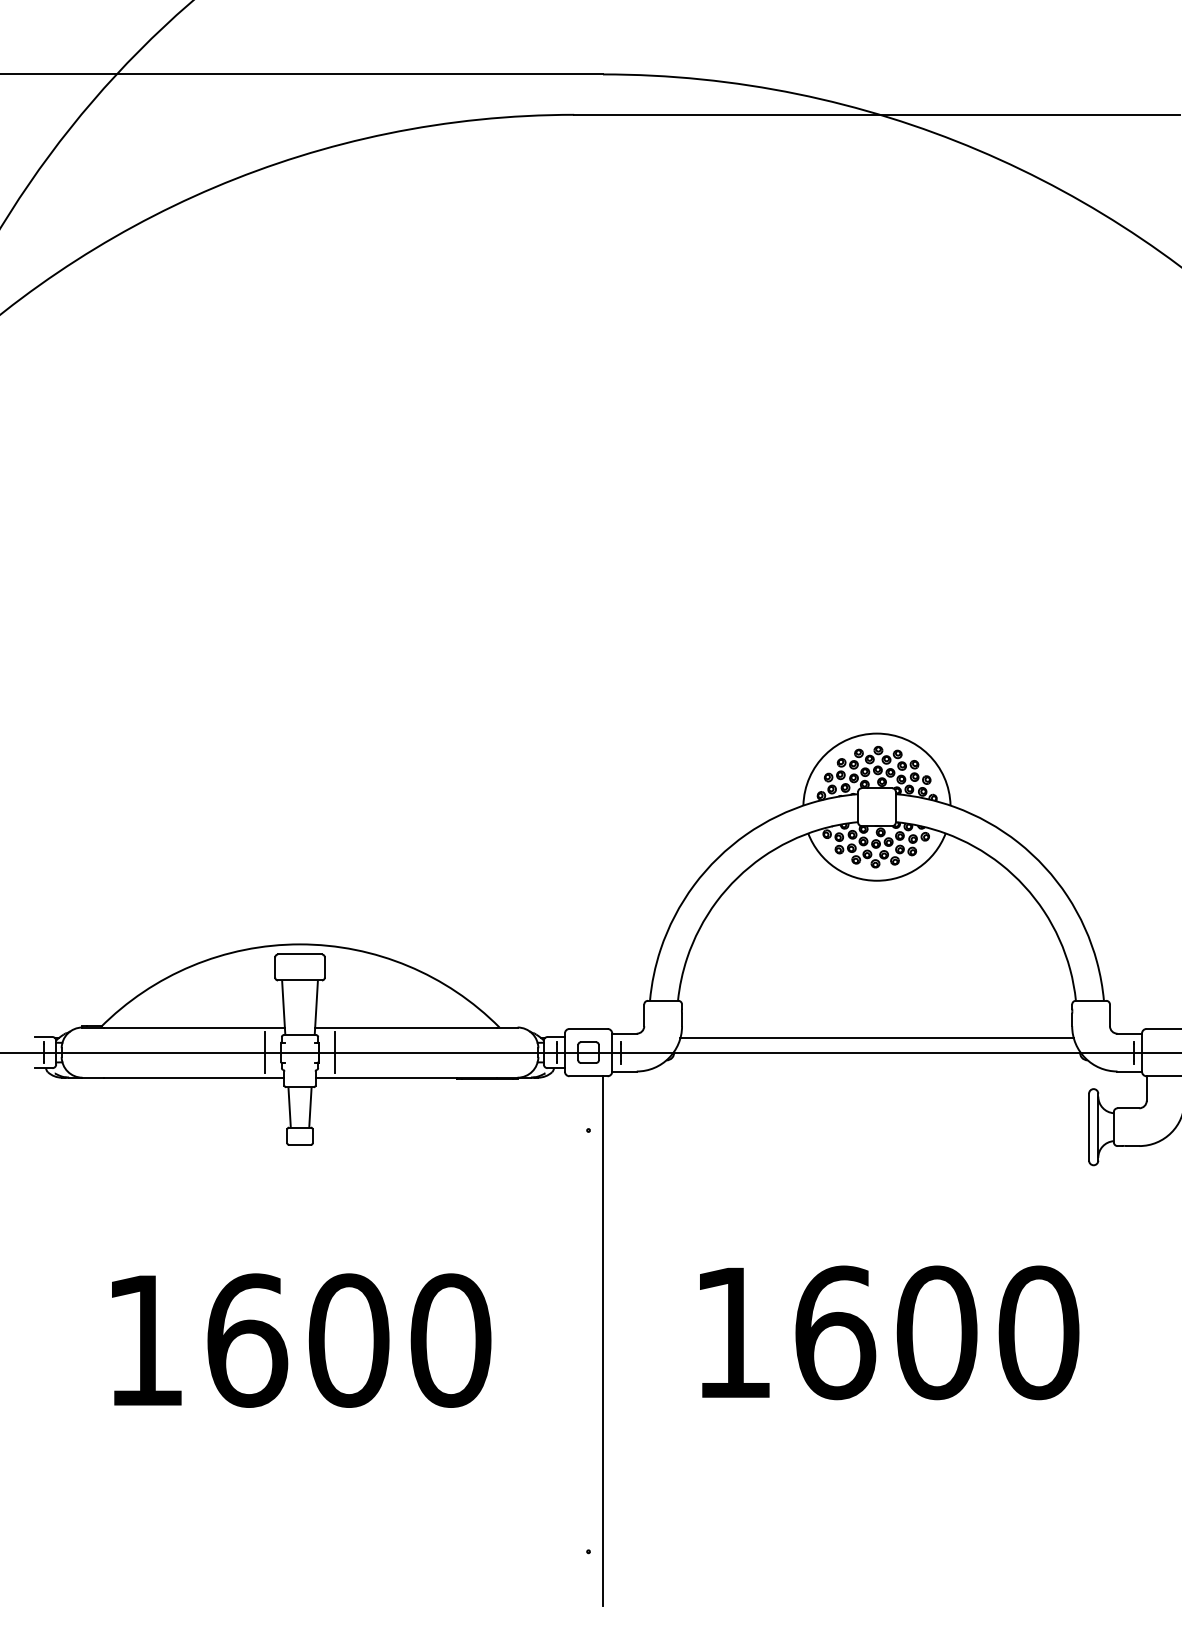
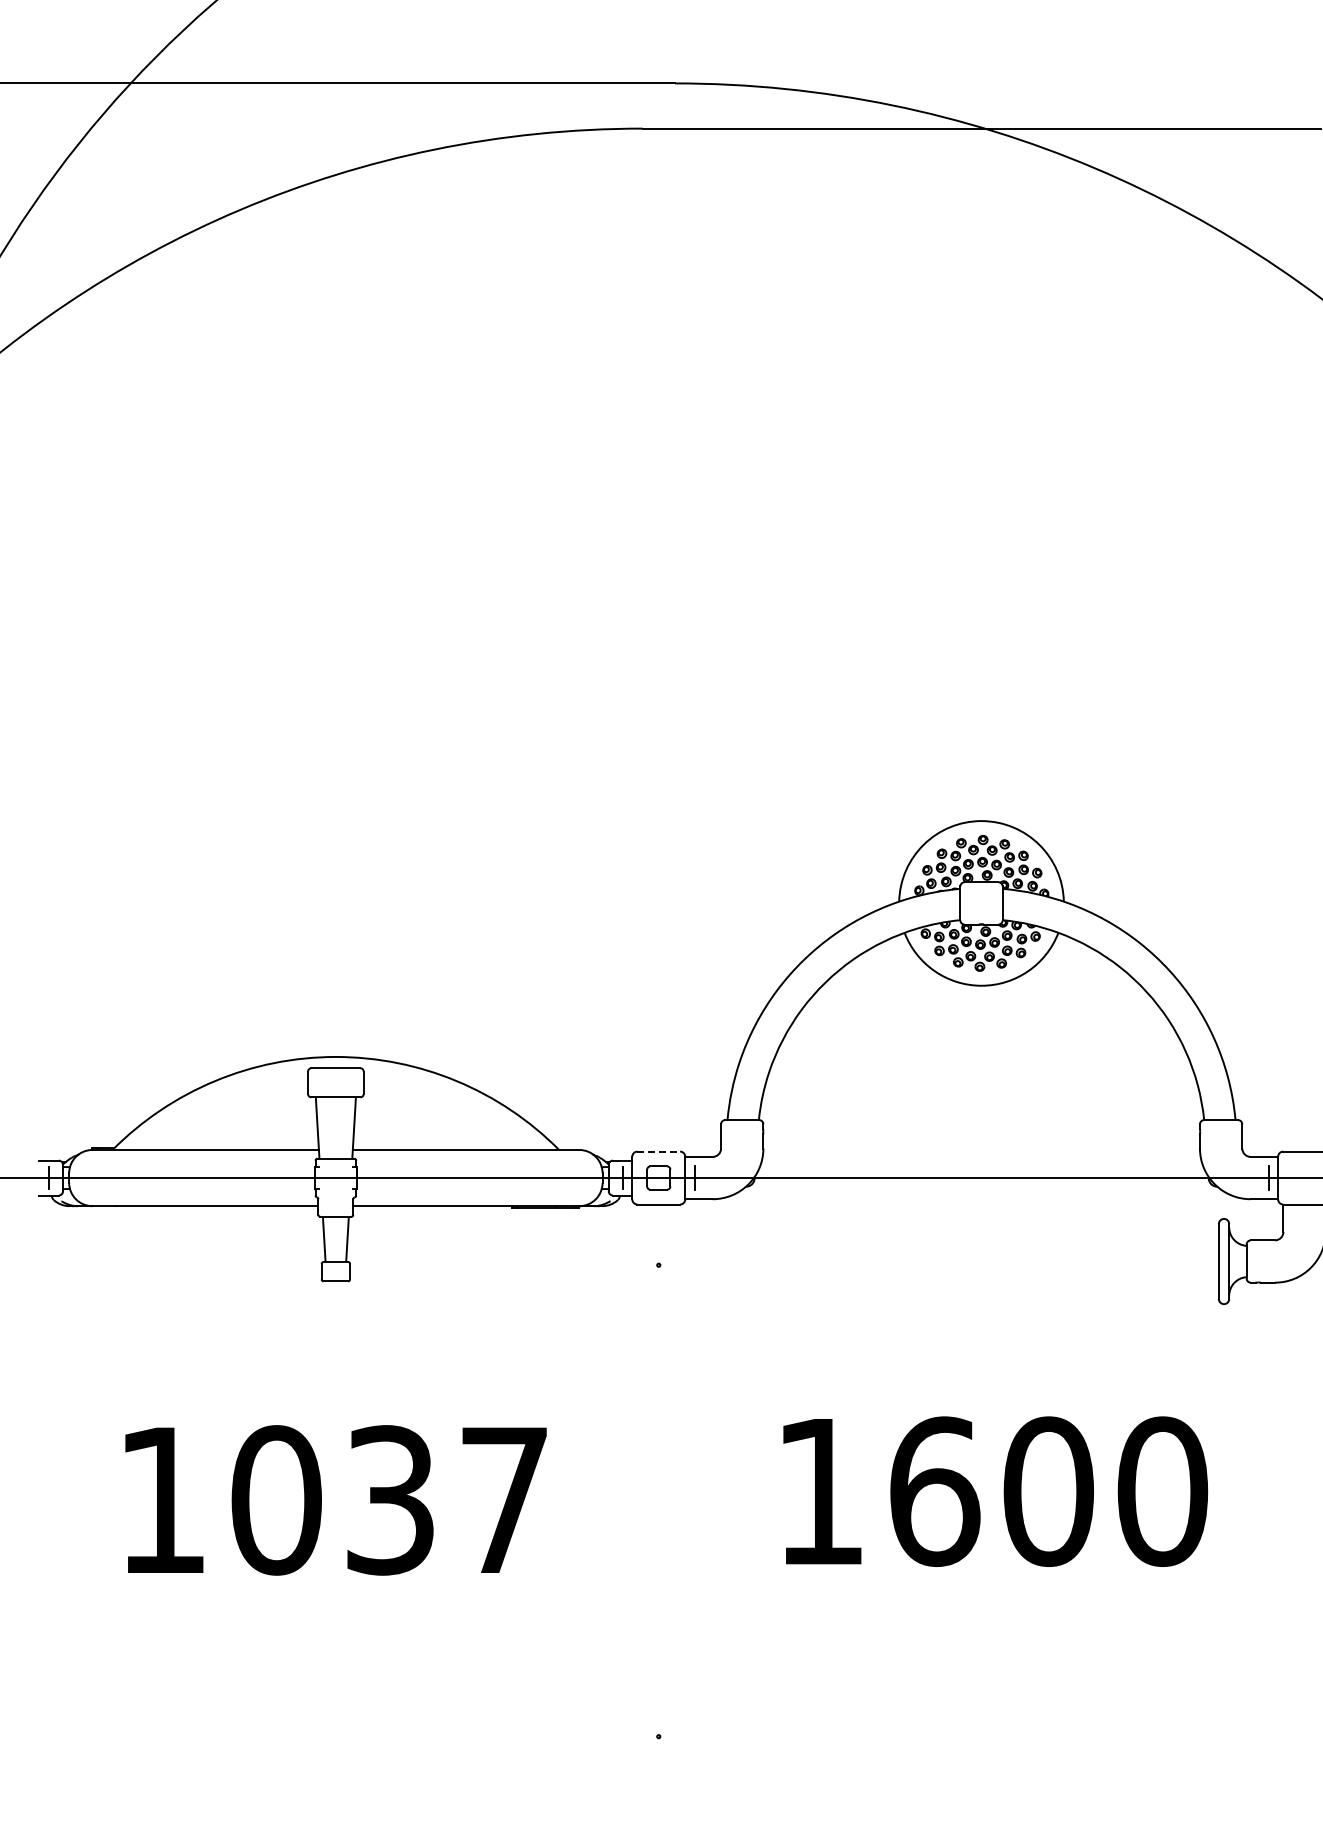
line: (589, 1028) -> (659, 1151), solid -> dashed
line: (876, 1037) -> (981, 1161), removed
line: (265, 1052) -> (297, 1177), removed
line: (334, 1052) -> (374, 1177), removed
text: (348, 1340) -> (390, 1500), 1600 -> 1037
line: (602, 1340) -> (674, 1500), removed

